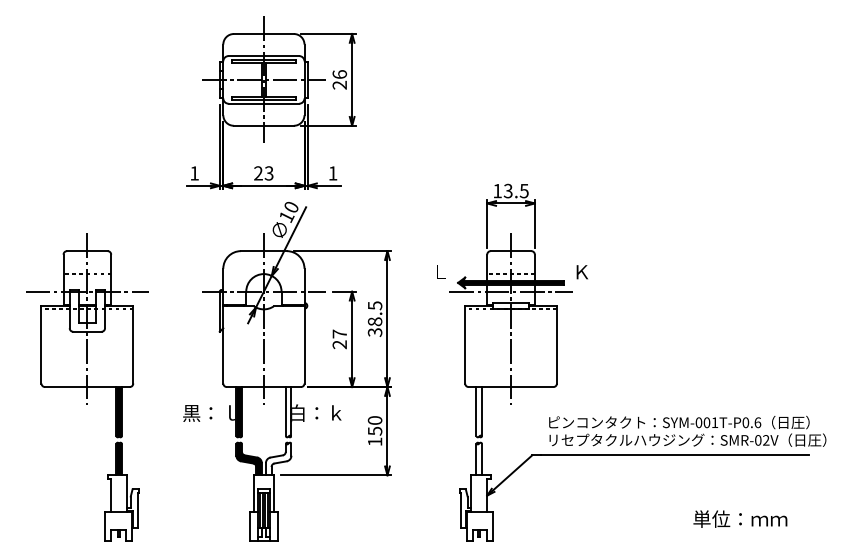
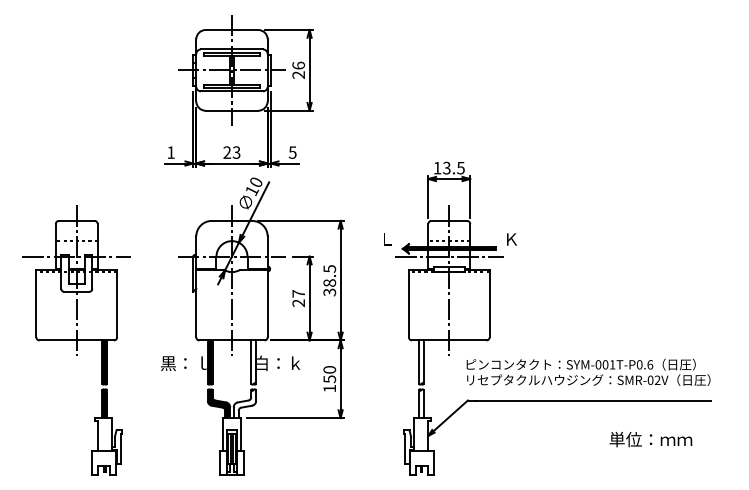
text: (332, 173) -> (292, 152), 1 -> 5
text: (687, 430) -> (588, 371), moved
text: (739, 519) -> (650, 439), moved

